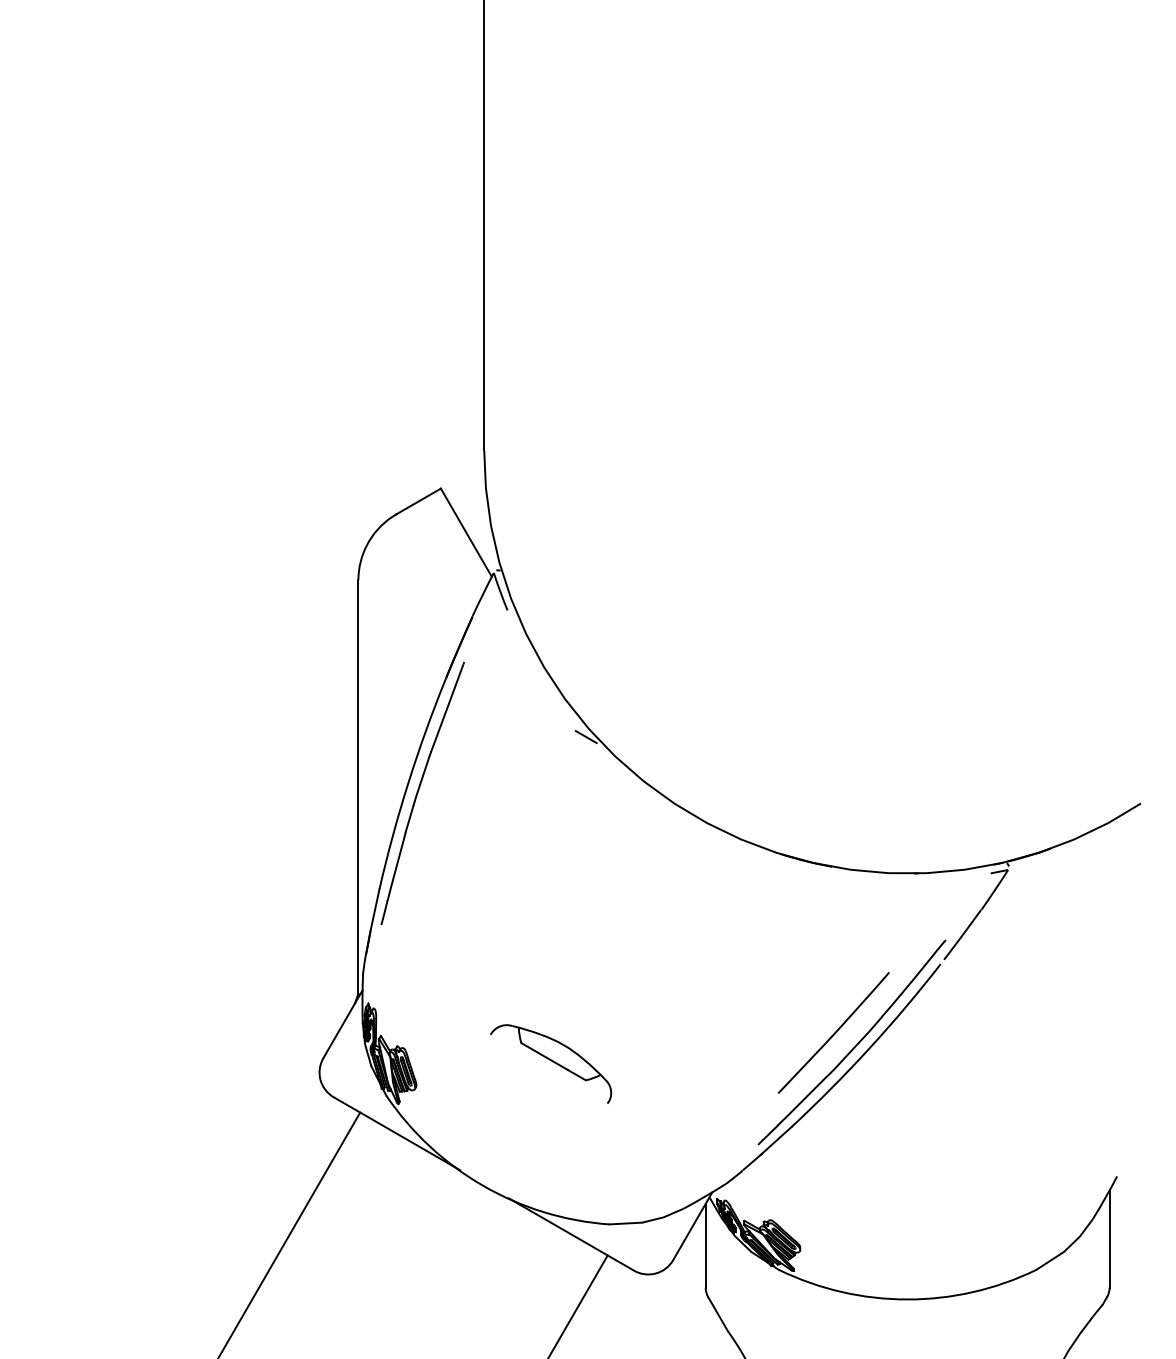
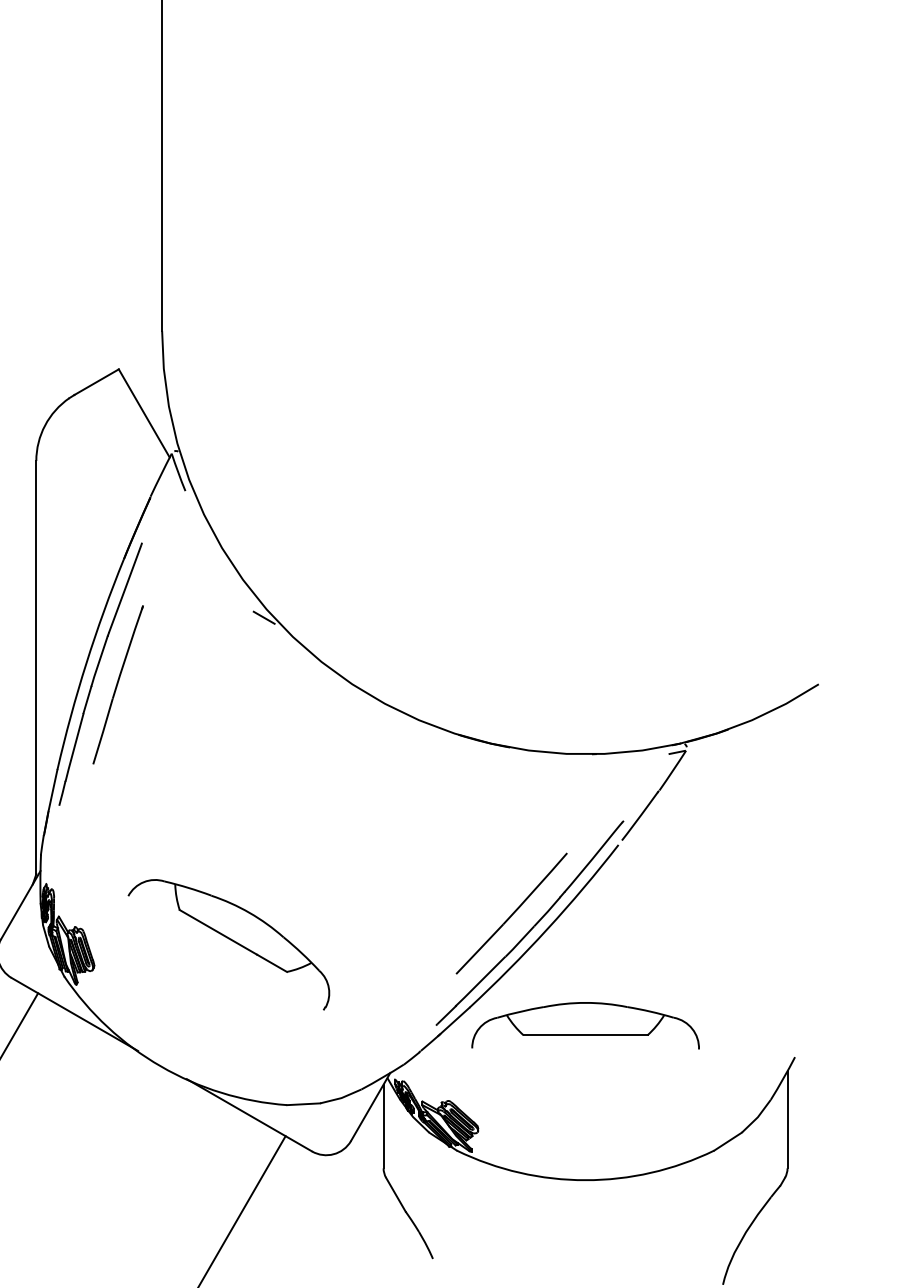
part: (439, 803) -> (117, 684), added
part: (550, 1063) -> (228, 944), size x1.67
part: (907, 1144) -> (585, 1025), added

